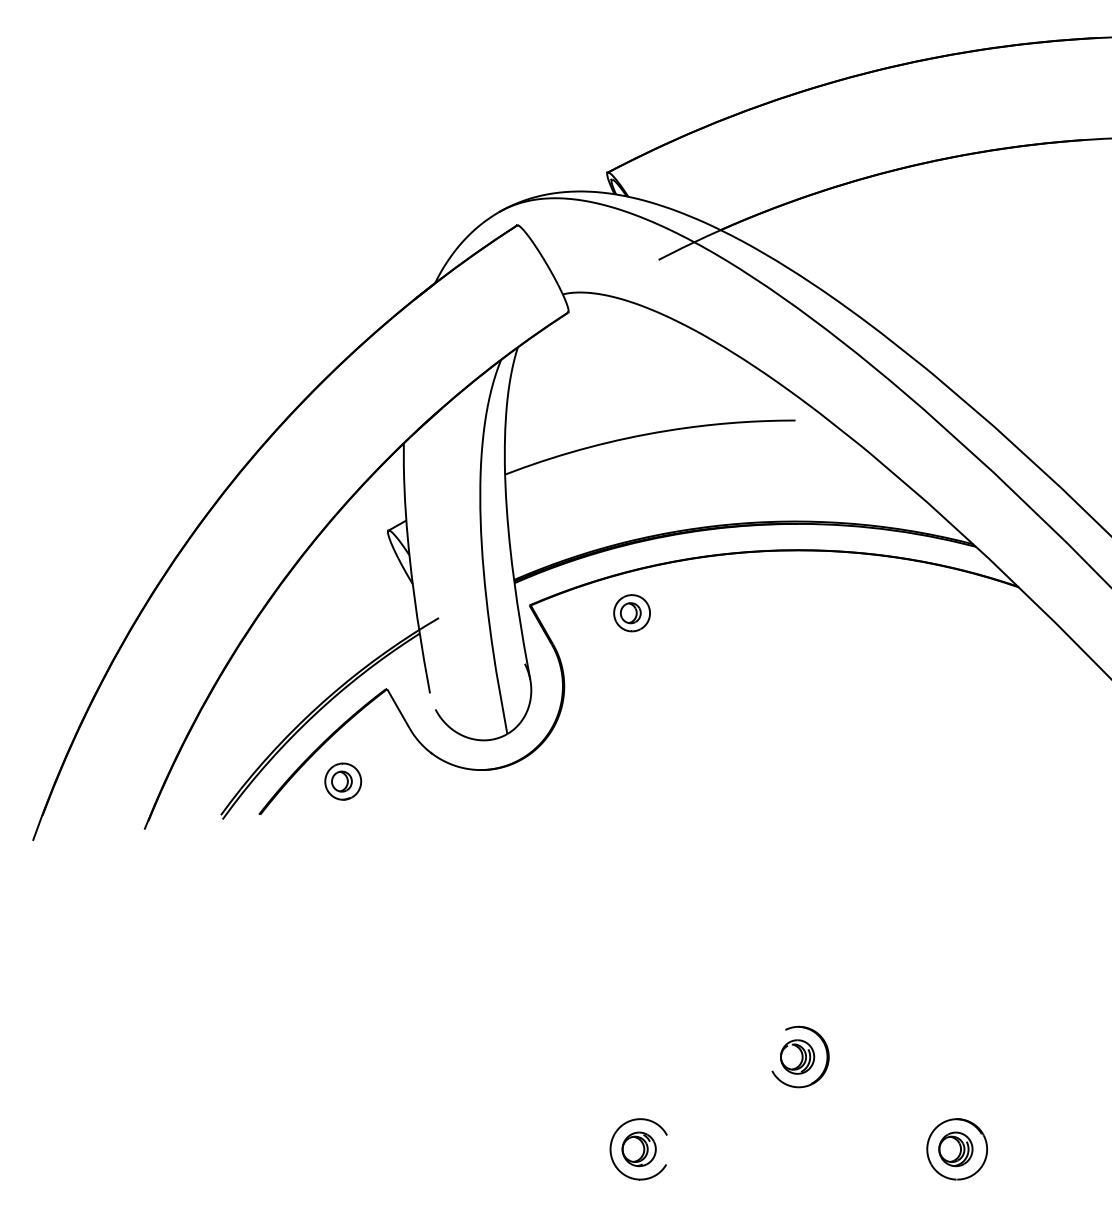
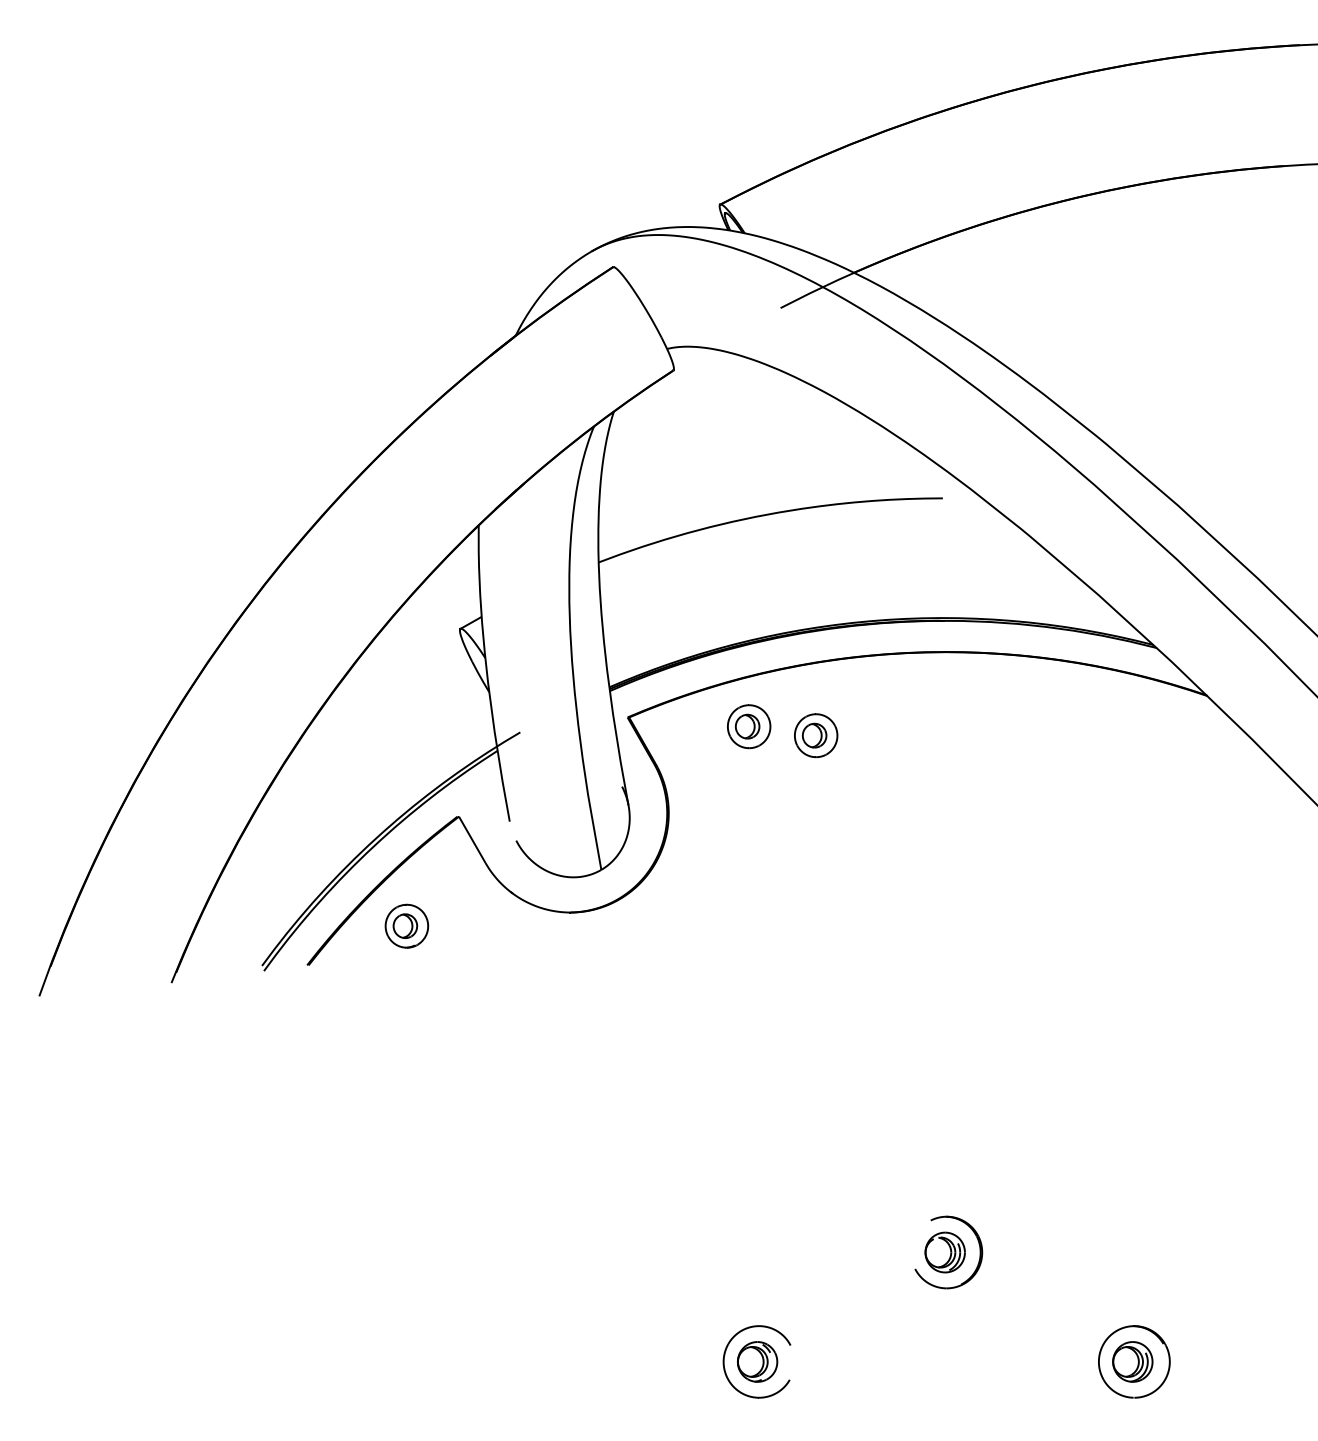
part: (688, 620) -> (816, 735), added

